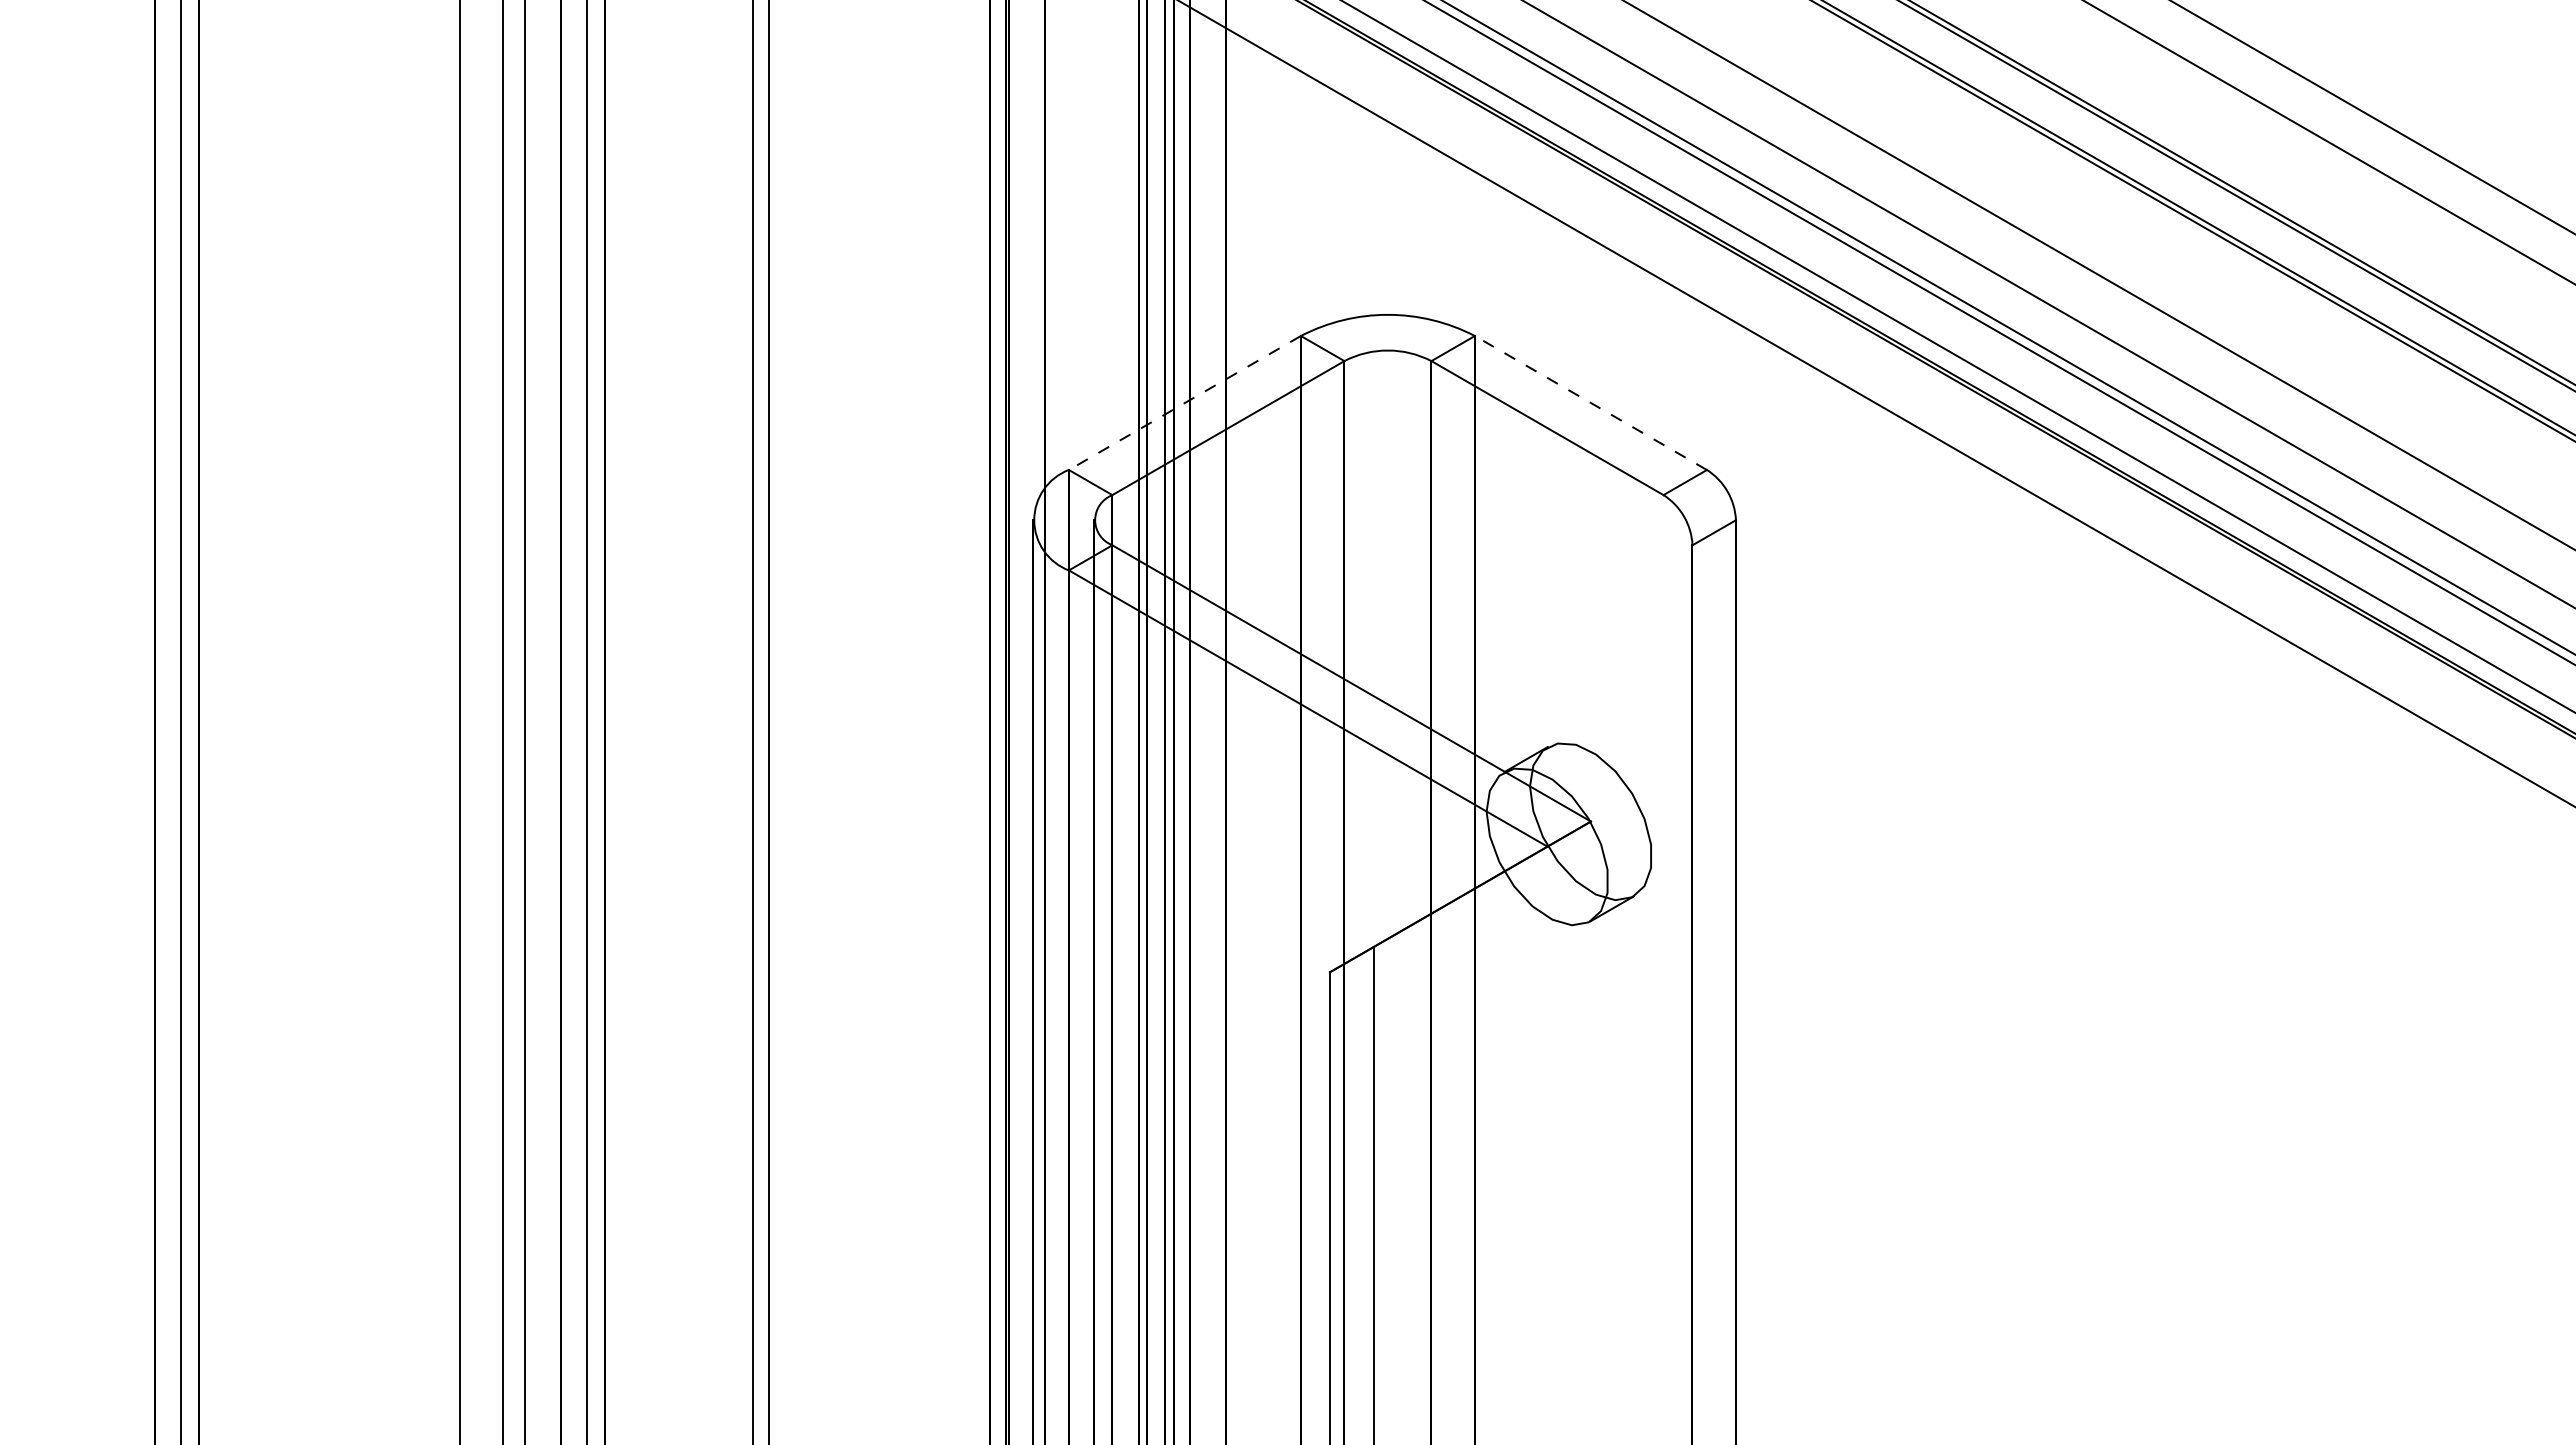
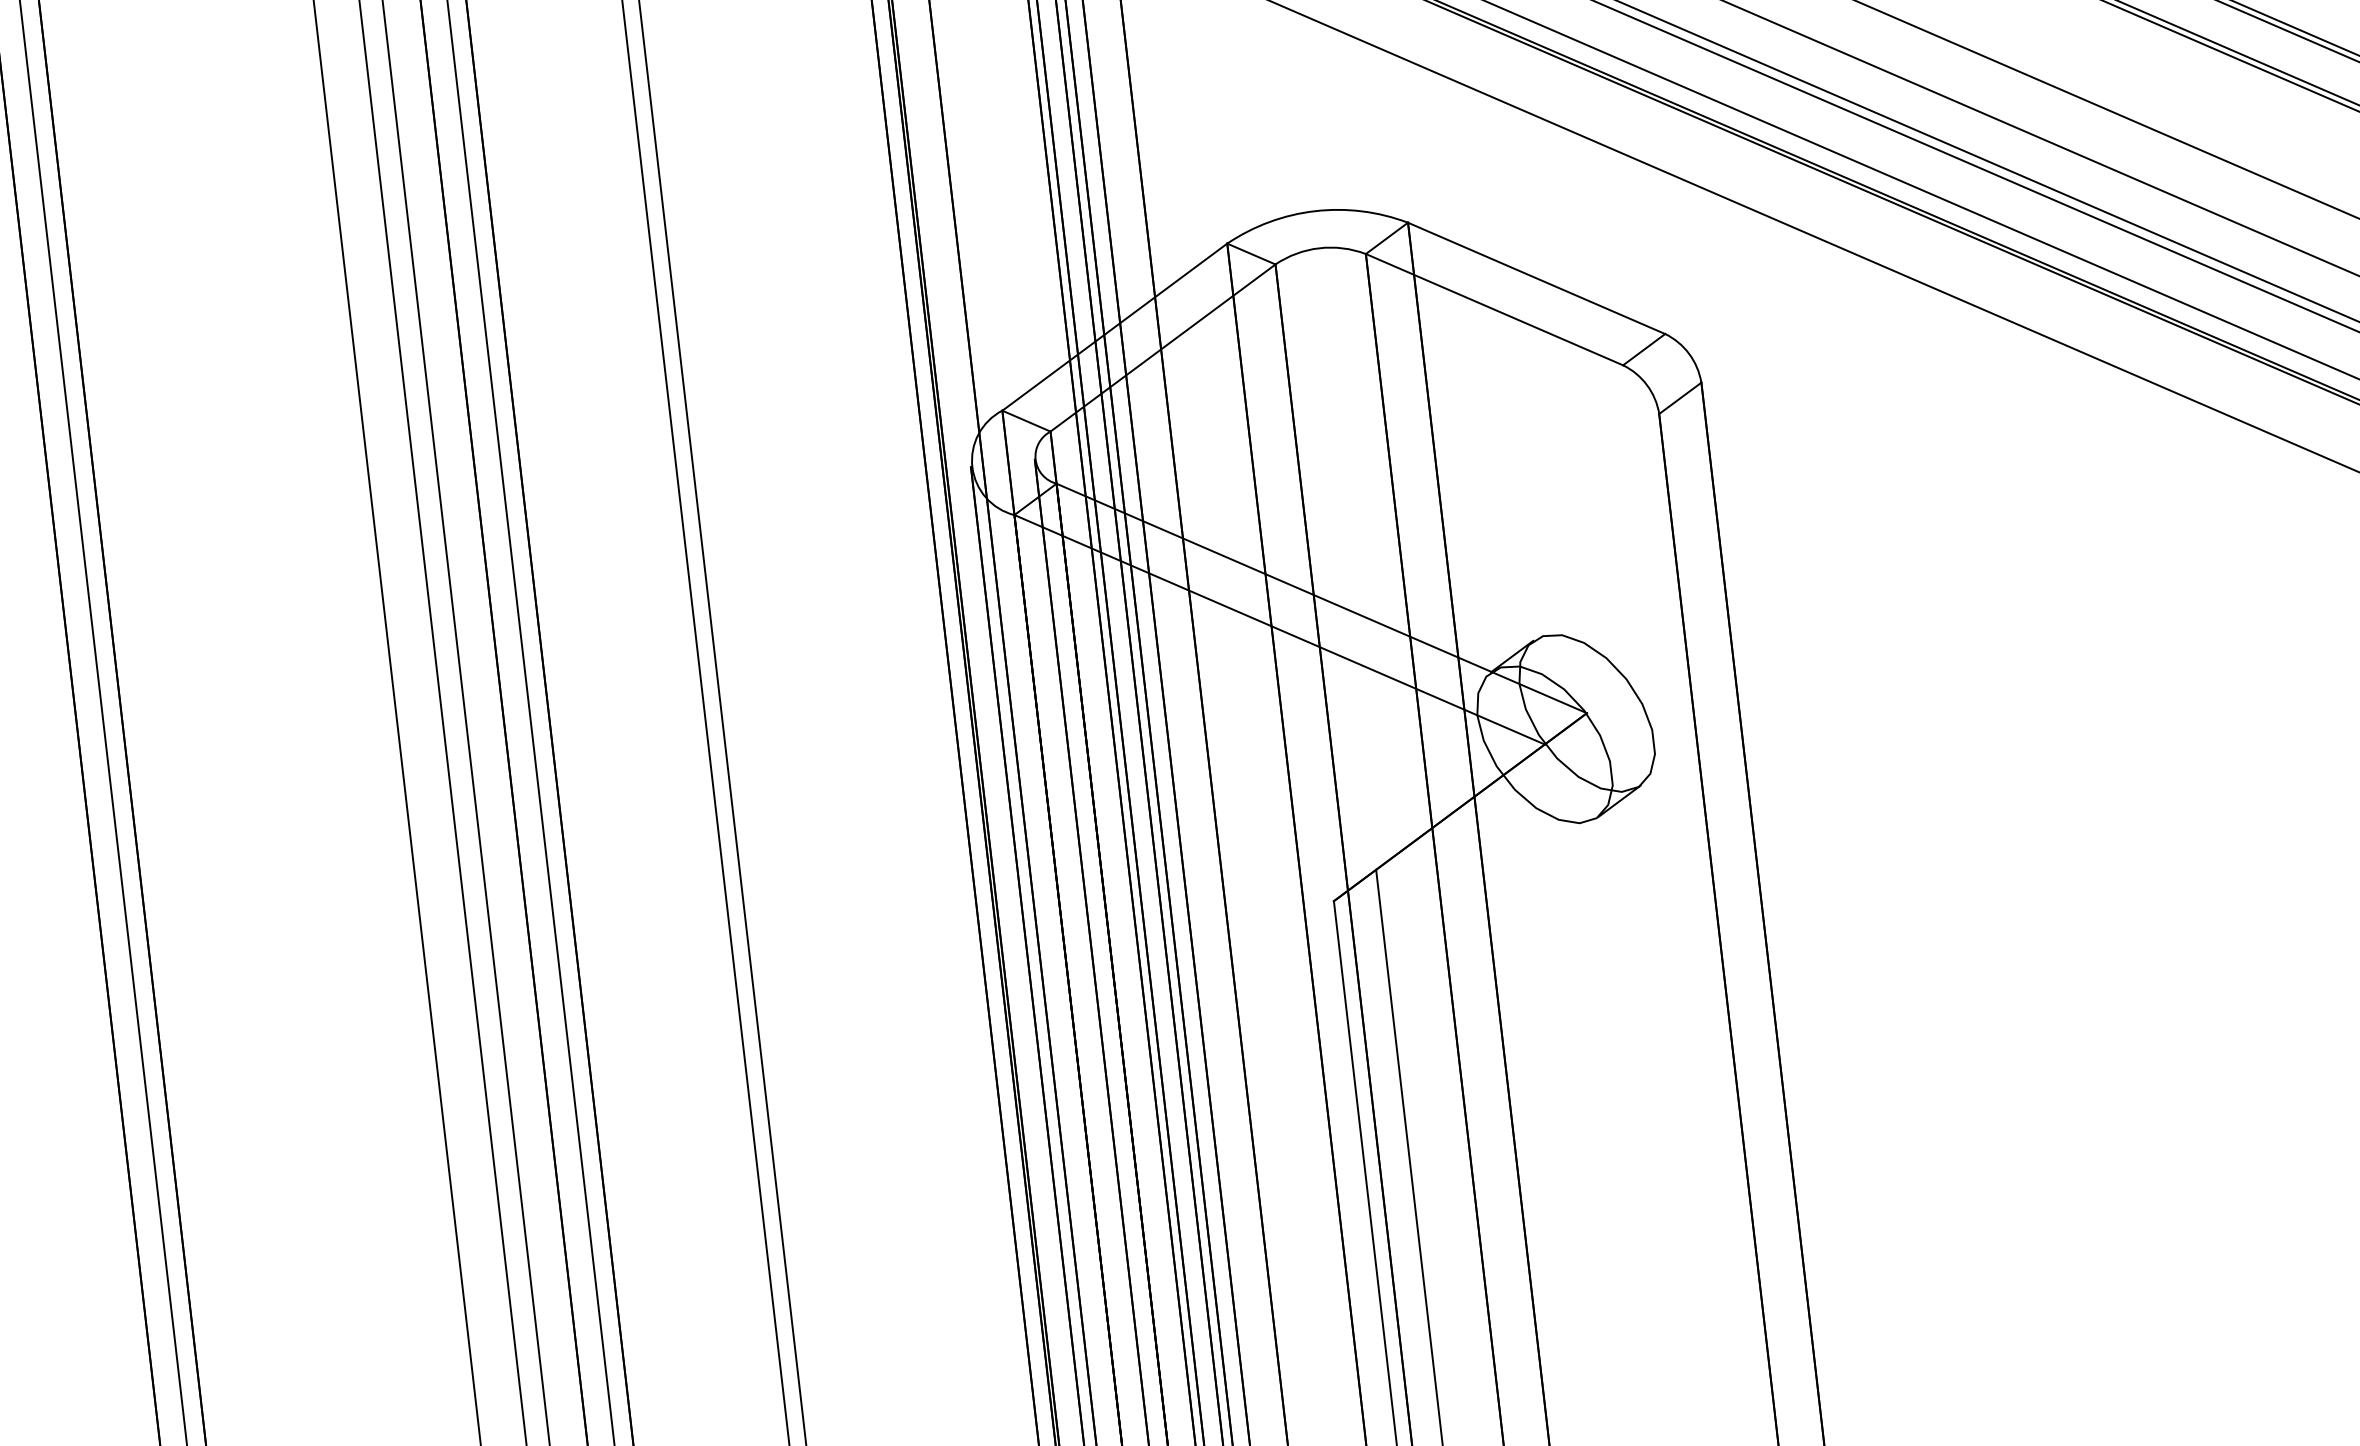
line: (1184, 403) -> (1114, 327), dashed -> solid
line: (1590, 403) -> (1536, 278), dashed -> solid

